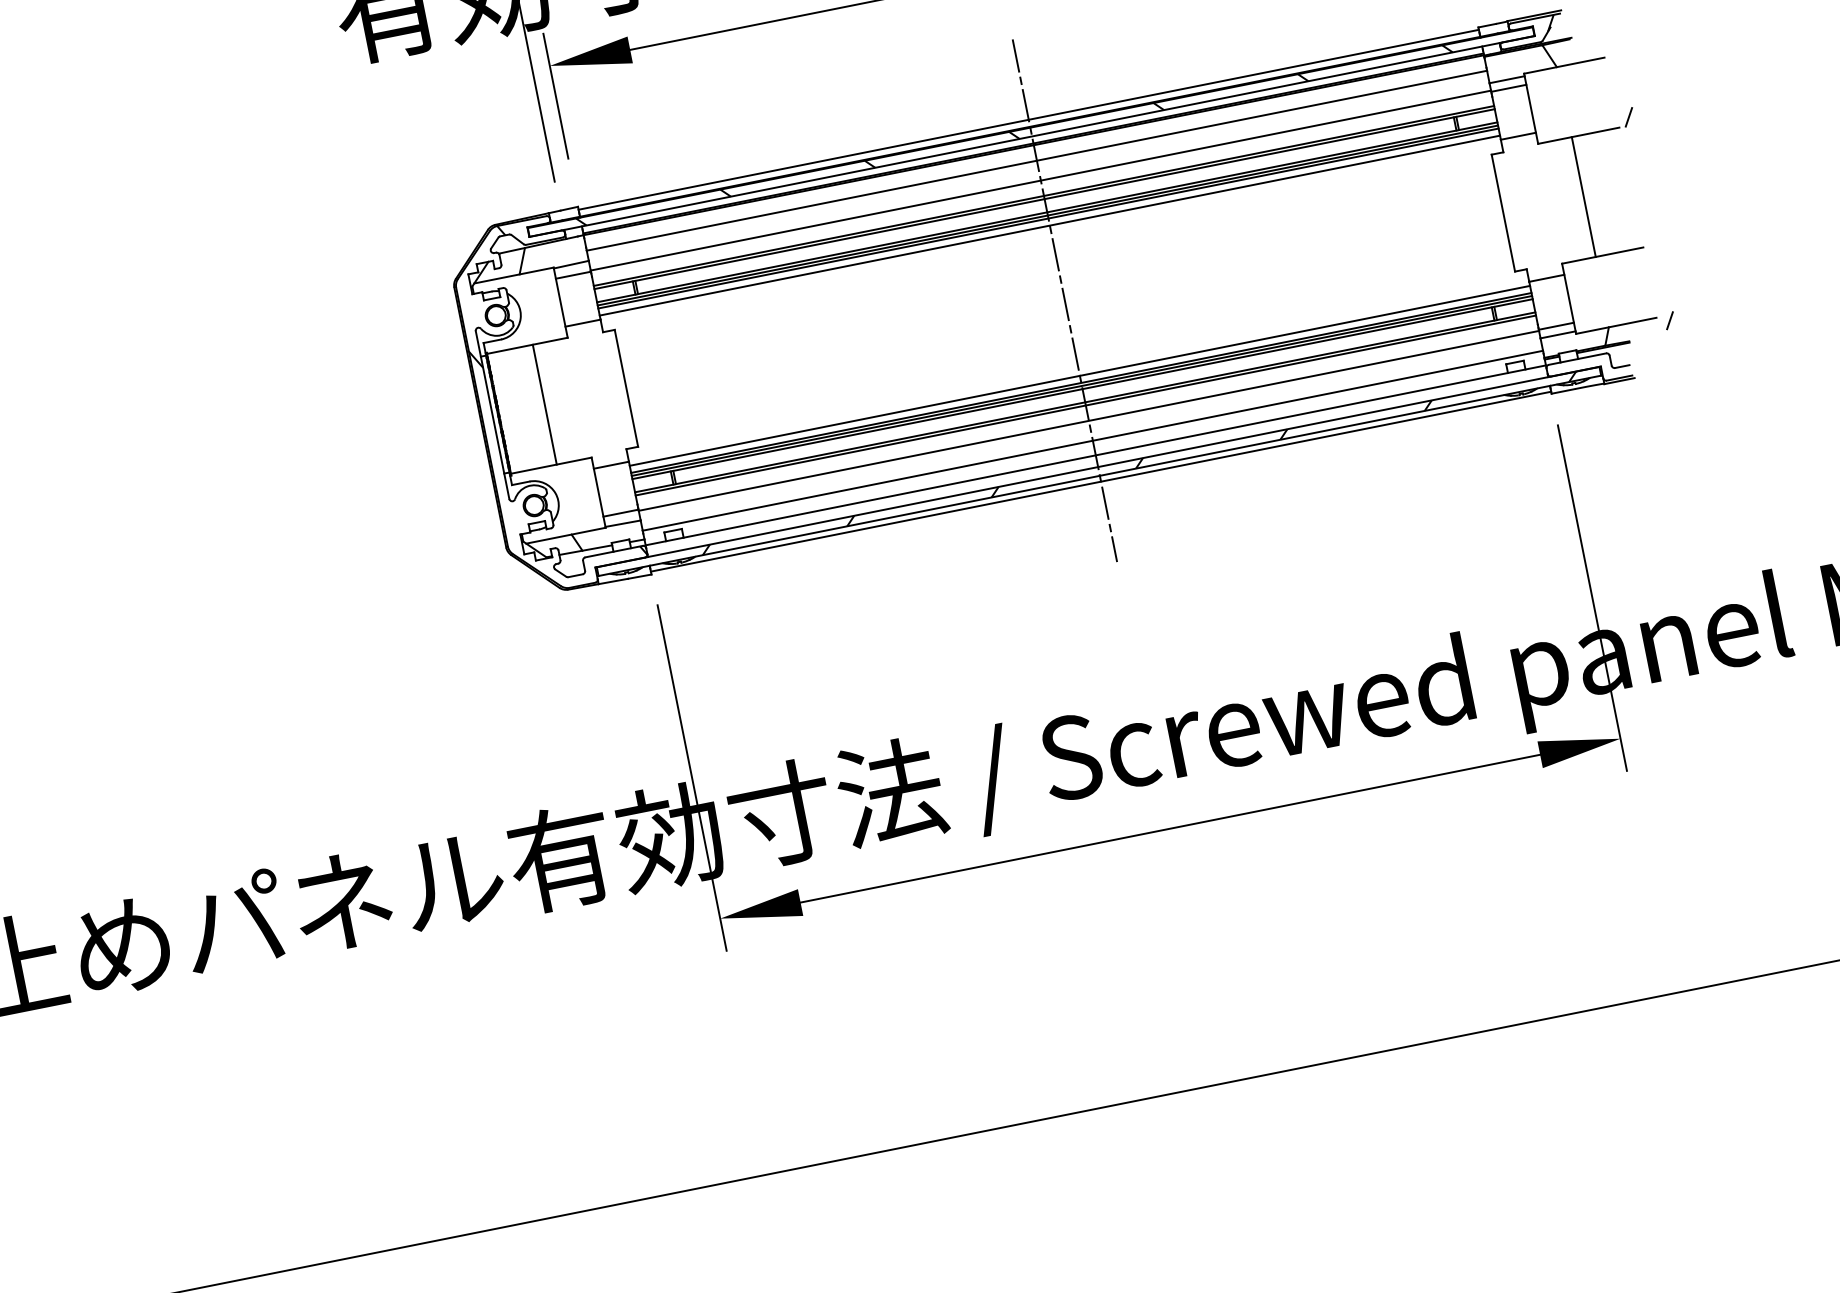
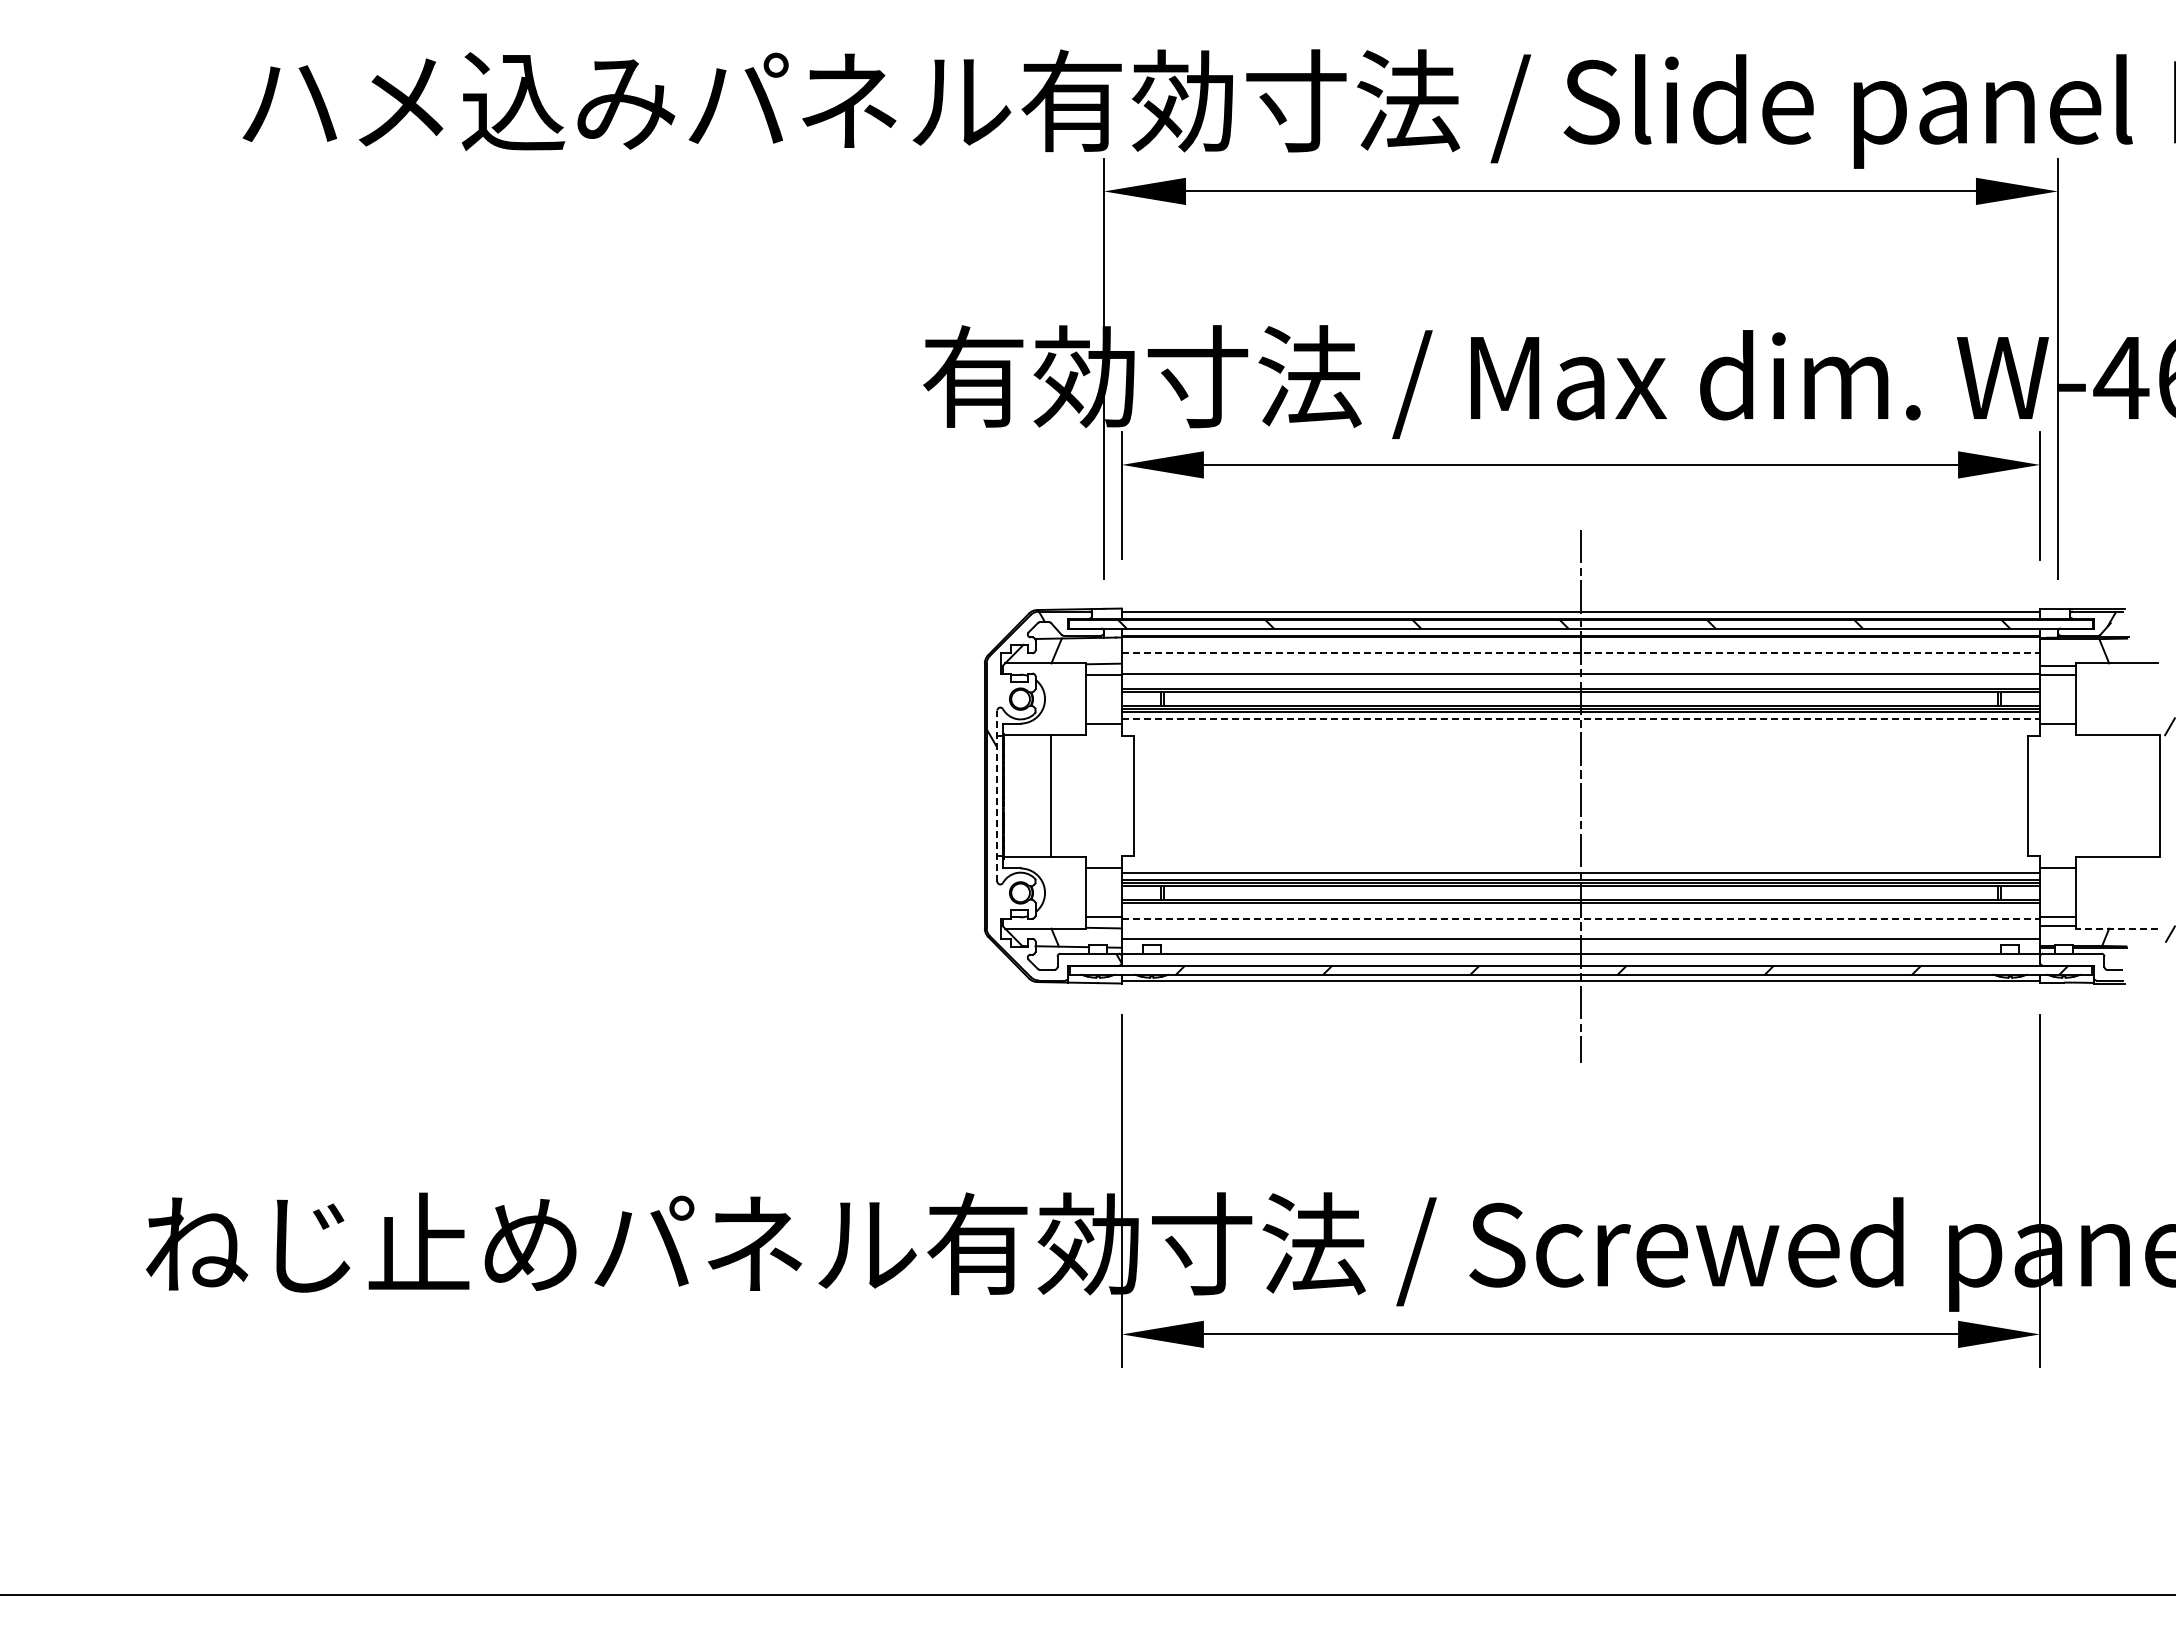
line: (1037, 160) -> (1581, 653), solid -> dashed
line: (1584, 196) -> (2160, 795), moved
line: (1050, 225) -> (1581, 719), solid -> dashed
line: (1615, 325) -> (2116, 928), solid -> dashed
line: (492, 414) -> (997, 795), solid -> dashed
line: (1089, 420) -> (1581, 918), solid -> dashed

